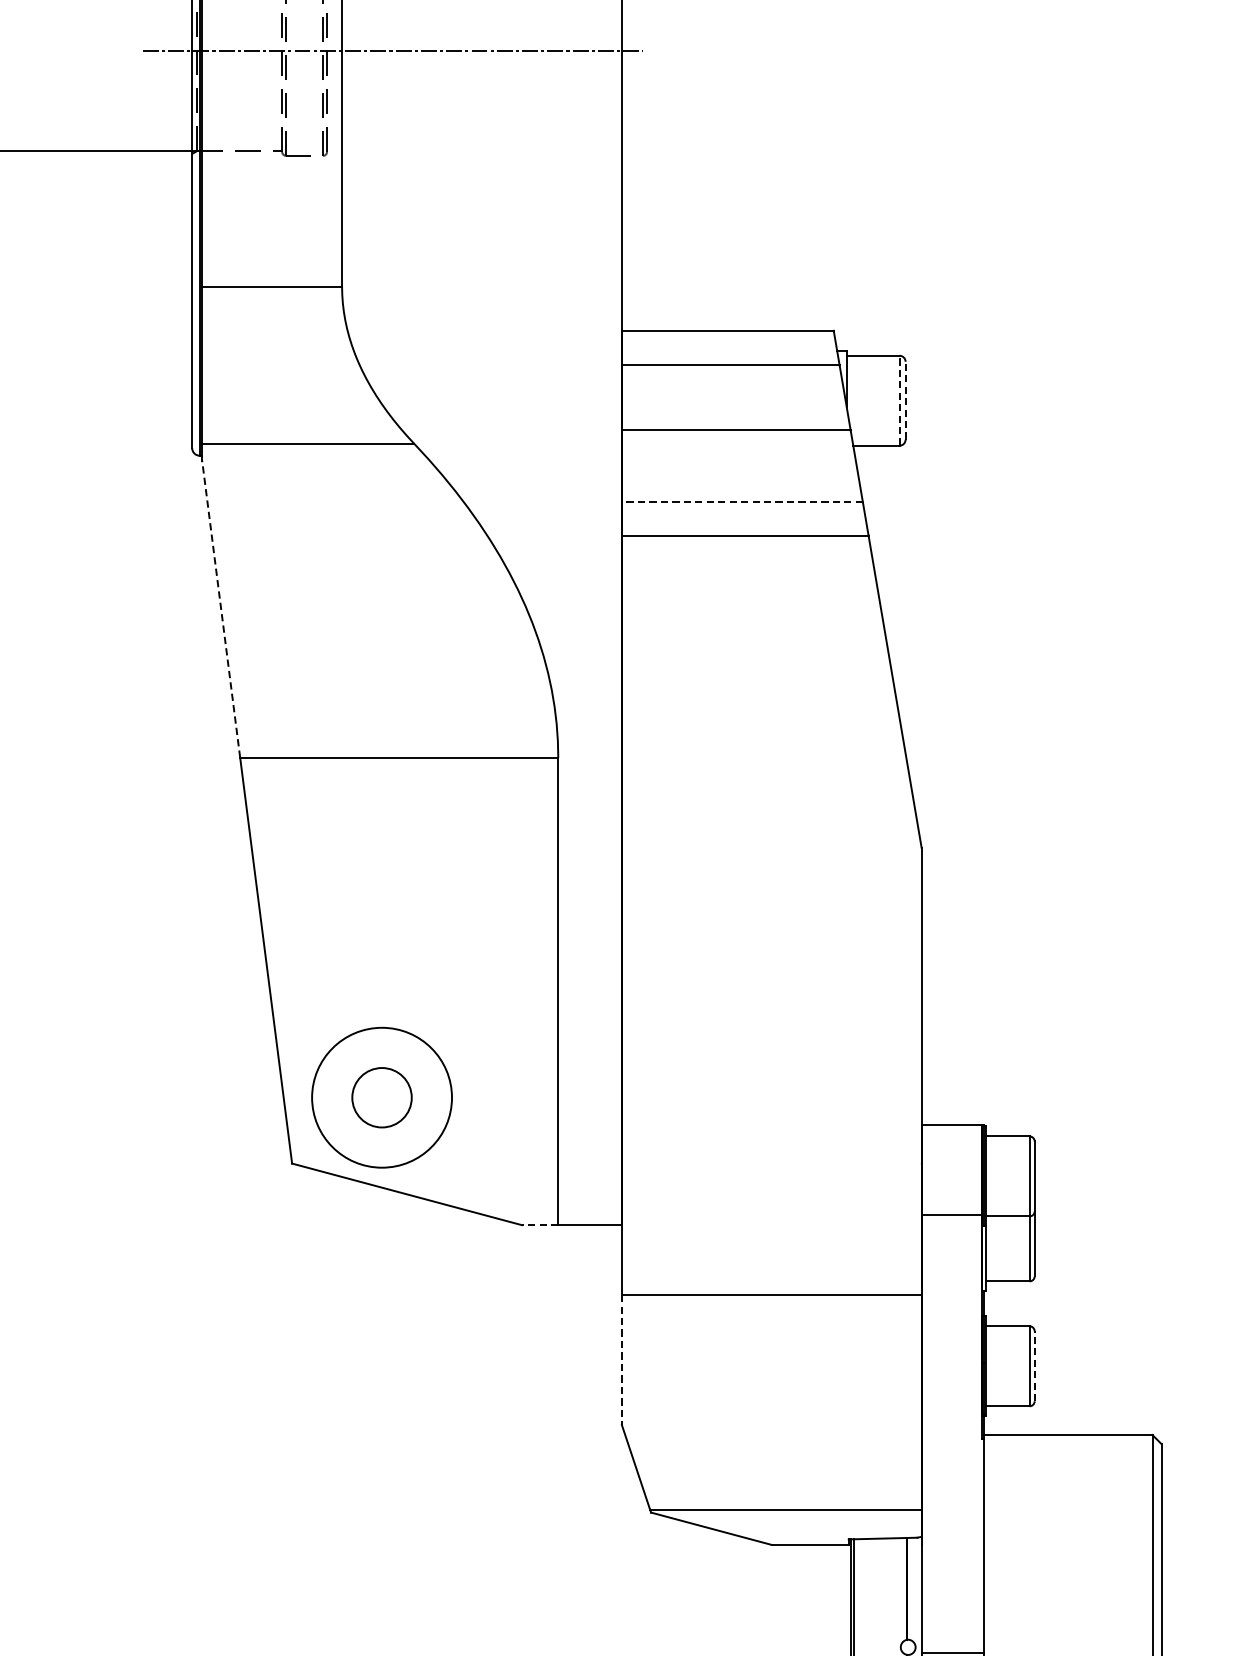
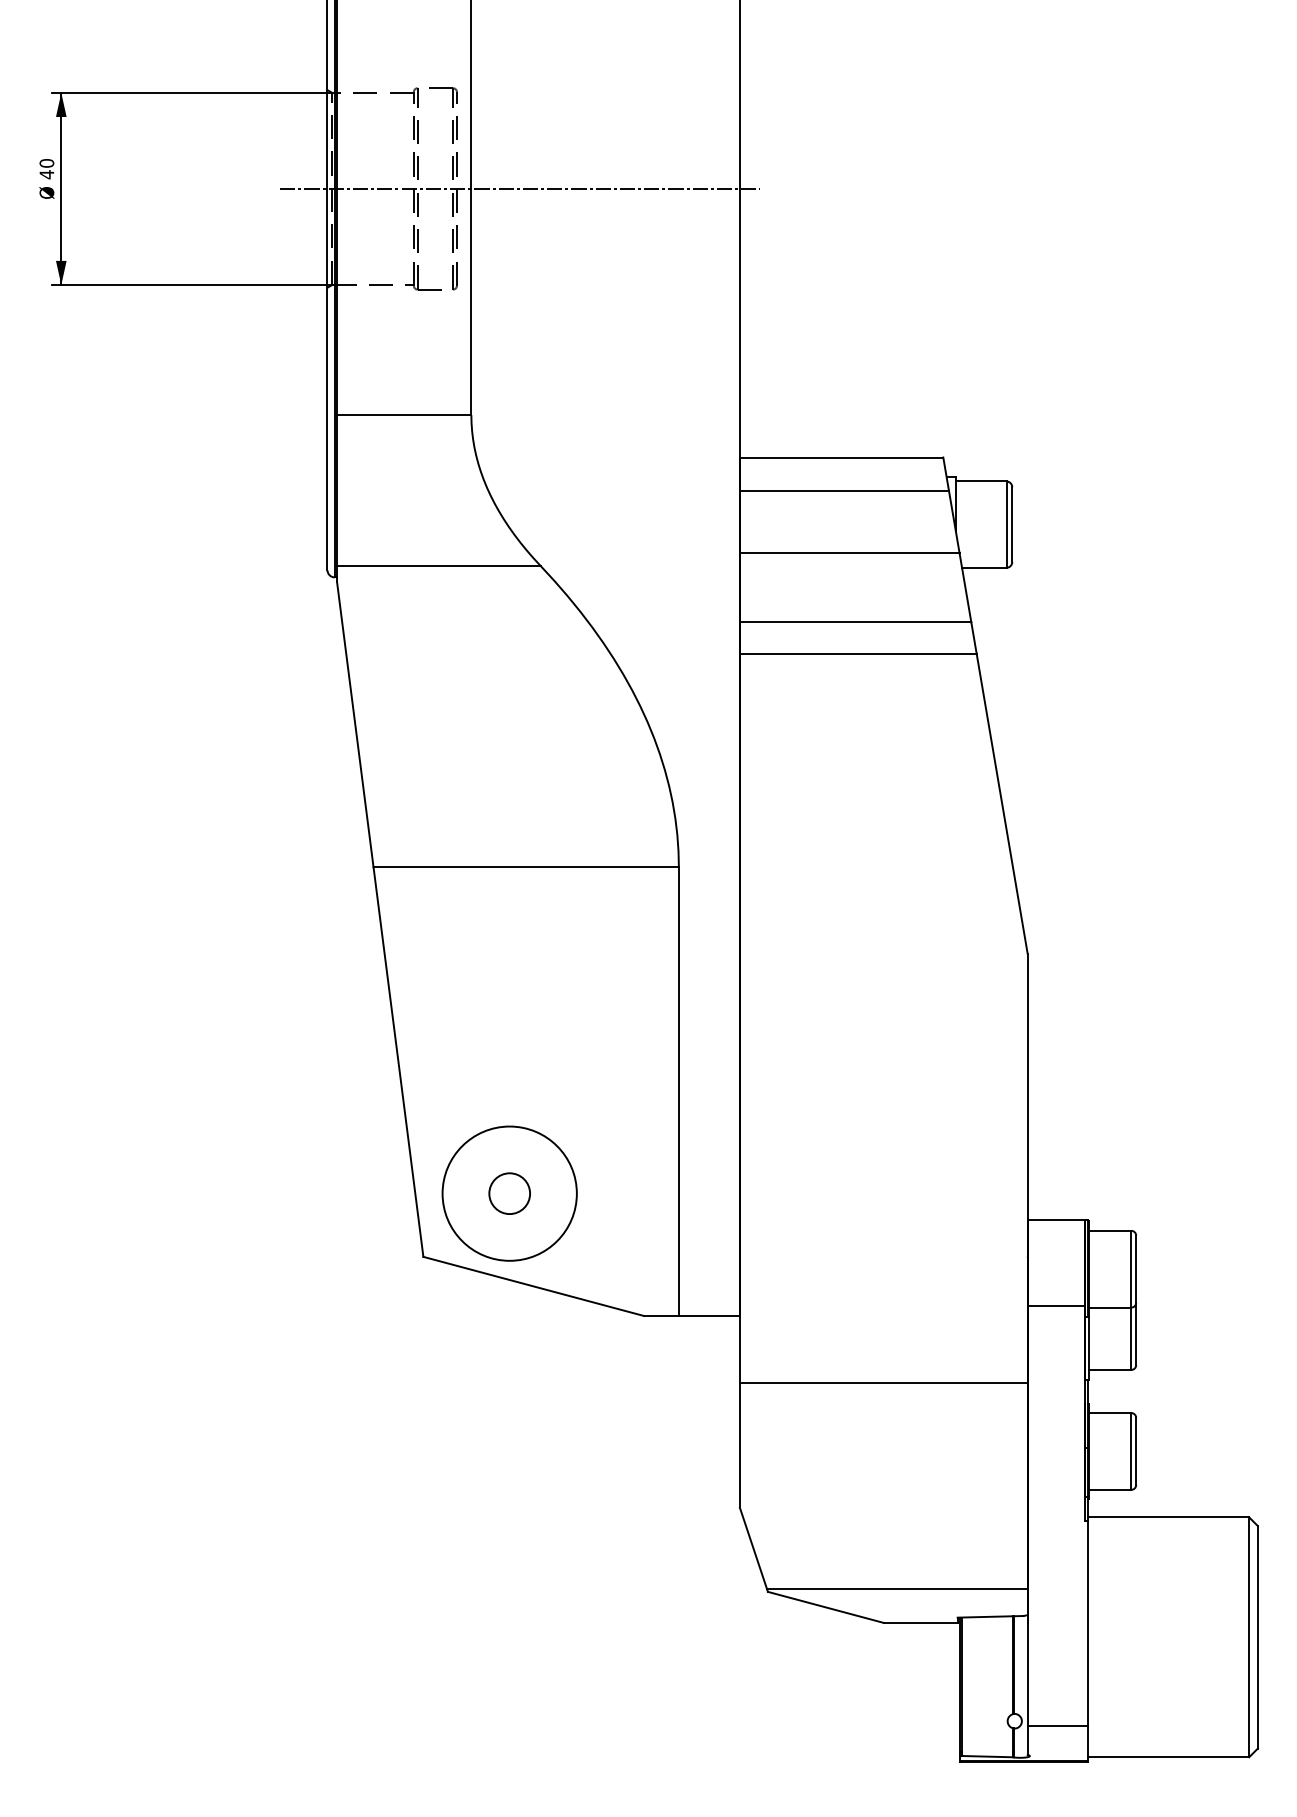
line: (899, 400) -> (1006, 524), dashed -> solid
line: (905, 400) -> (1012, 524), dashed -> solid
line: (742, 502) -> (855, 622), dashed -> solid
line: (221, 608) -> (355, 724), dashed -> solid
circle: (381, 1097) -> (509, 1193), size x0.71
line: (539, 1224) -> (660, 1315), dashed -> solid
line: (621, 1360) -> (739, 1445), dashed -> solid
line: (1035, 1366) -> (1136, 1451), dashed -> solid

